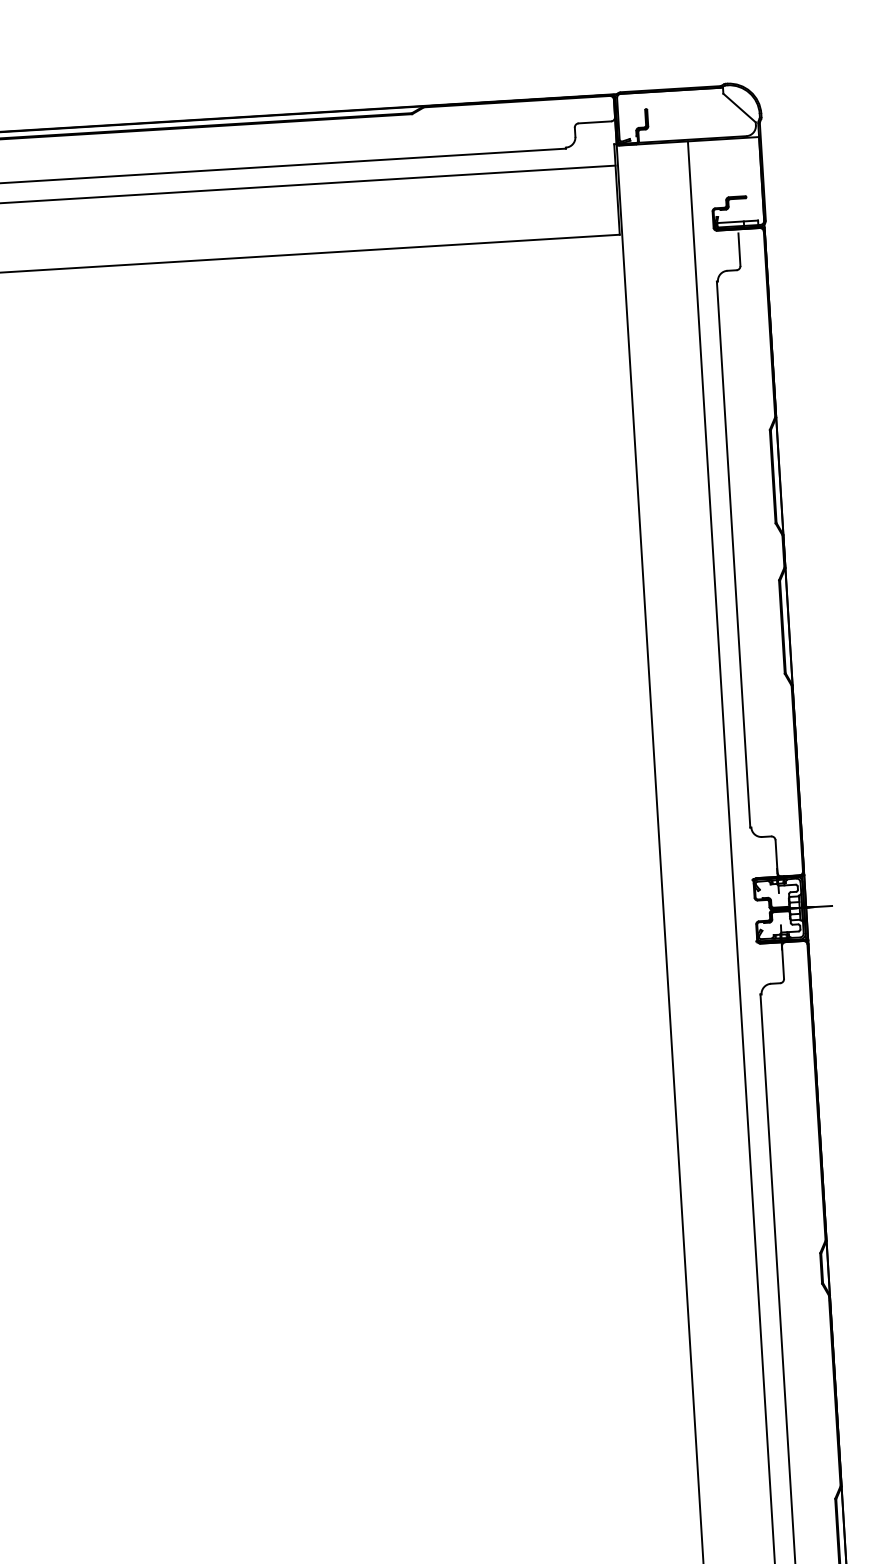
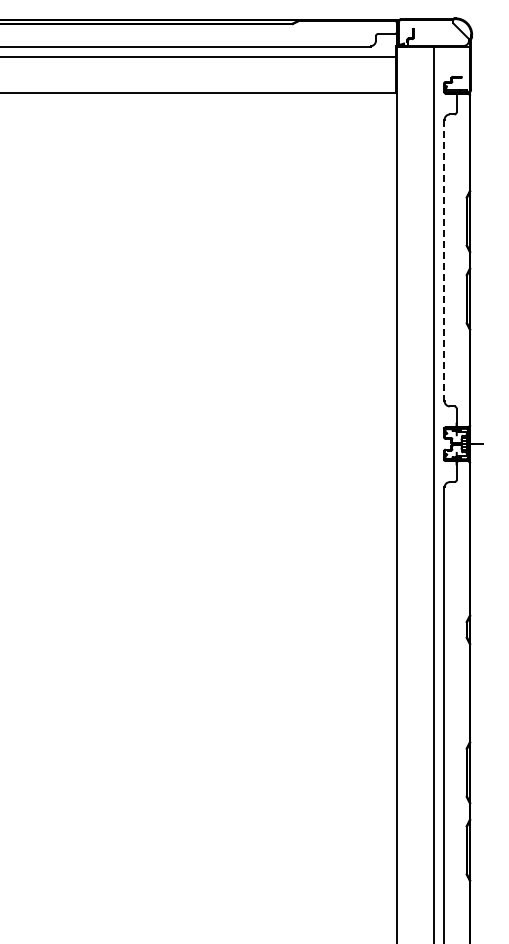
line: (734, 554) -> (444, 260), solid -> dashed

